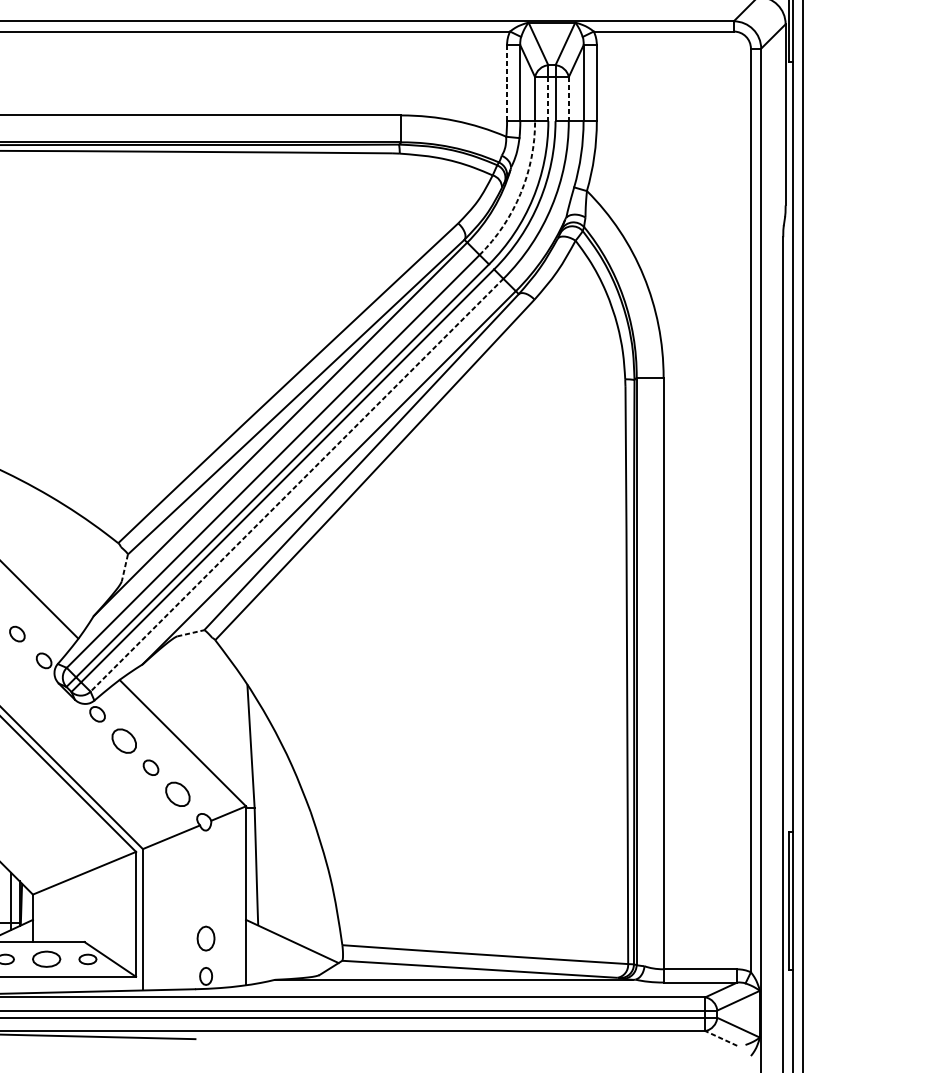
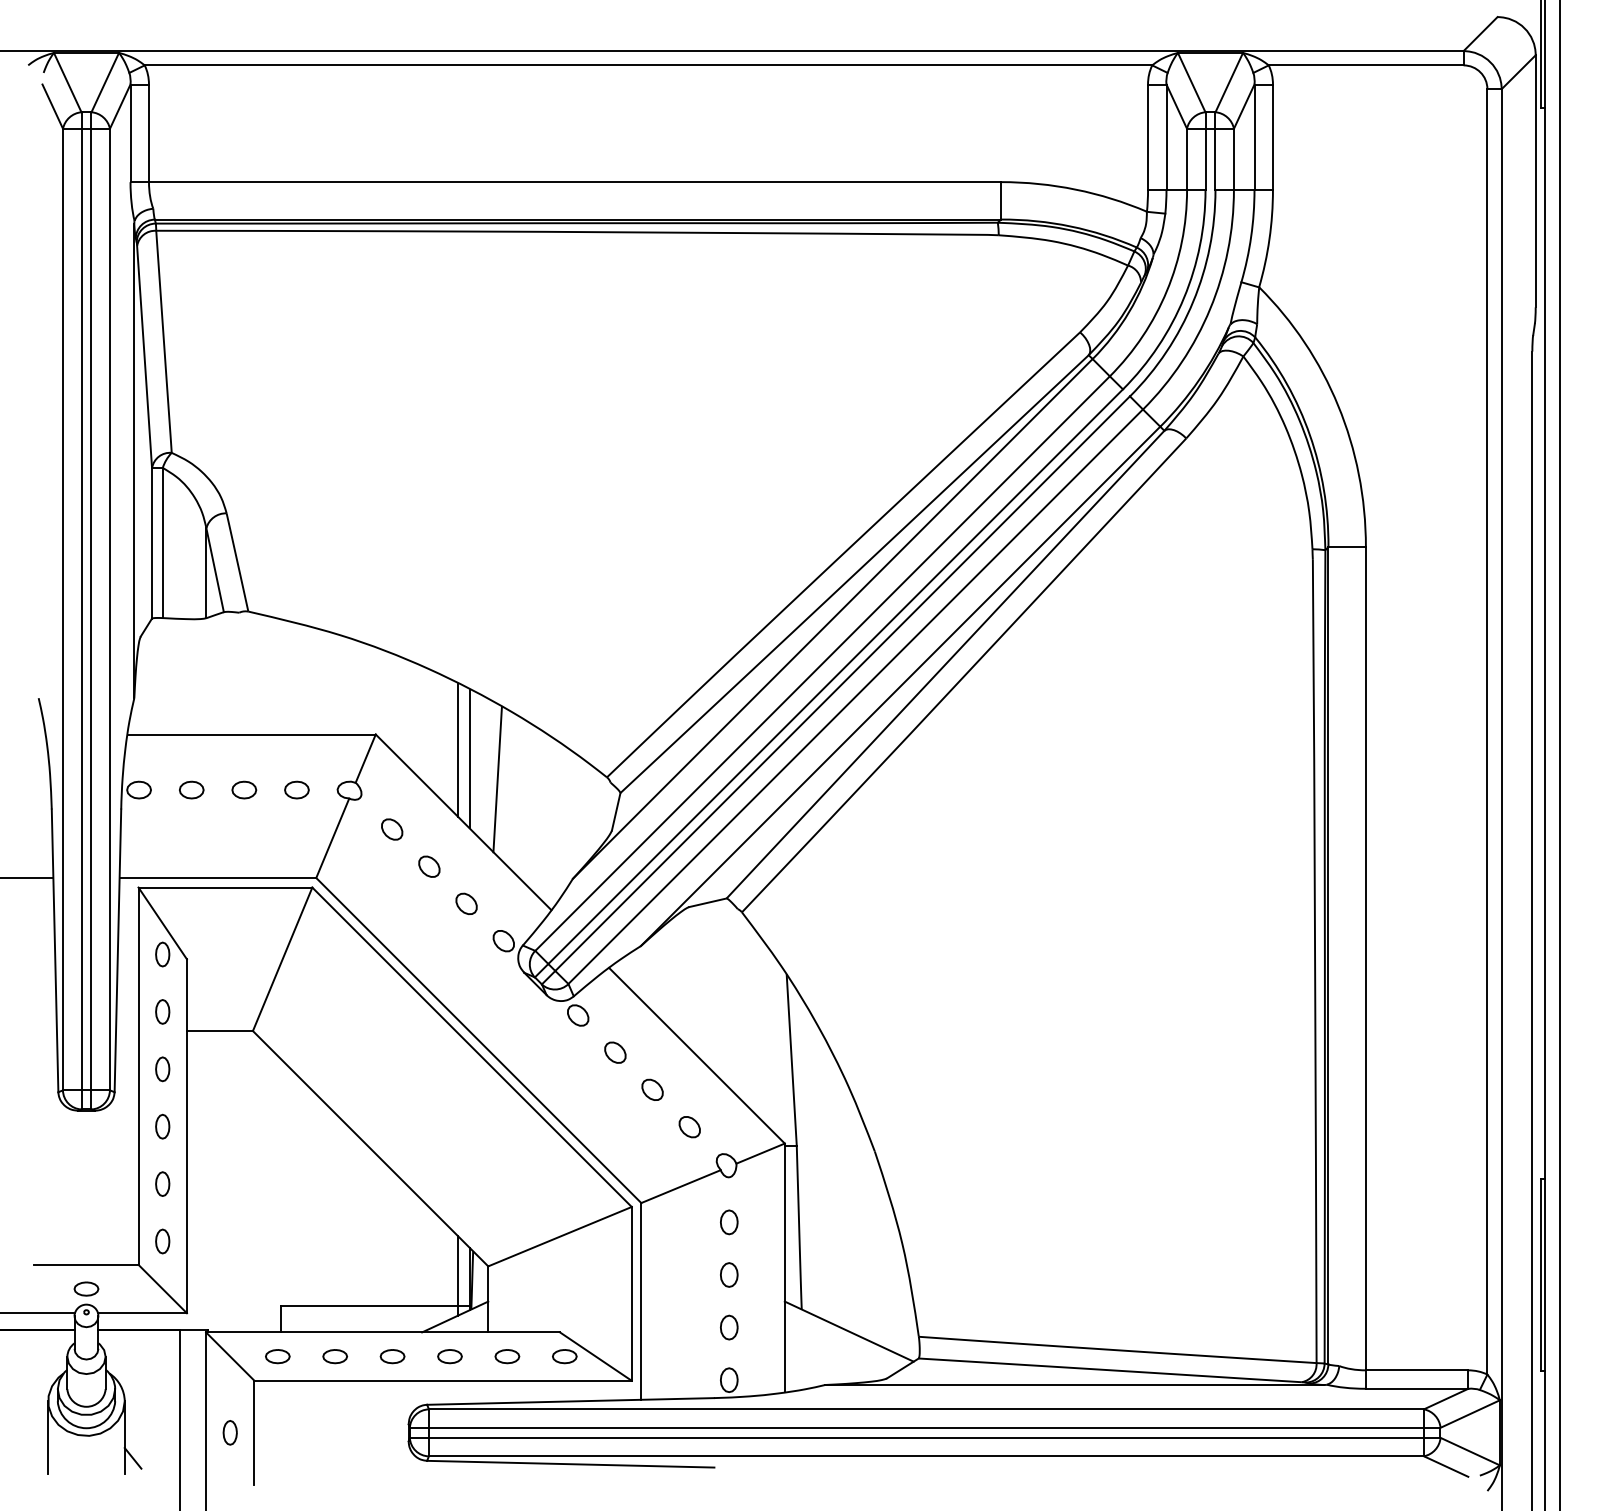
line: (506, 83) -> (1147, 137), dashed -> solid
line: (548, 99) -> (1205, 159), dashed -> solid
line: (568, 99) -> (1233, 159), dashed -> solid
arc: (521, 193) -> (1167, 290), dashed -> solid
line: (296, 485) -> (855, 697), dashed -> solid
line: (11, 523) -> (458, 750), added
line: (19, 530) -> (469, 759), added
line: (39, 544) -> (497, 779), added
line: (125, 568) -> (616, 812), dashed -> solid
line: (191, 633) -> (708, 902), dashed -> solid
part: (124, 740) -> (615, 1052), size x0.62
part: (177, 794) -> (689, 1127), size x0.62
part: (206, 863) -> (729, 1222), added
part: (206, 900) -> (729, 1274), added
part: (206, 938) -> (729, 1327), size x0.71
part: (46, 959) -> (507, 1356), size x0.62
line: (720, 1038) -> (1445, 1466), dashed -> solid

